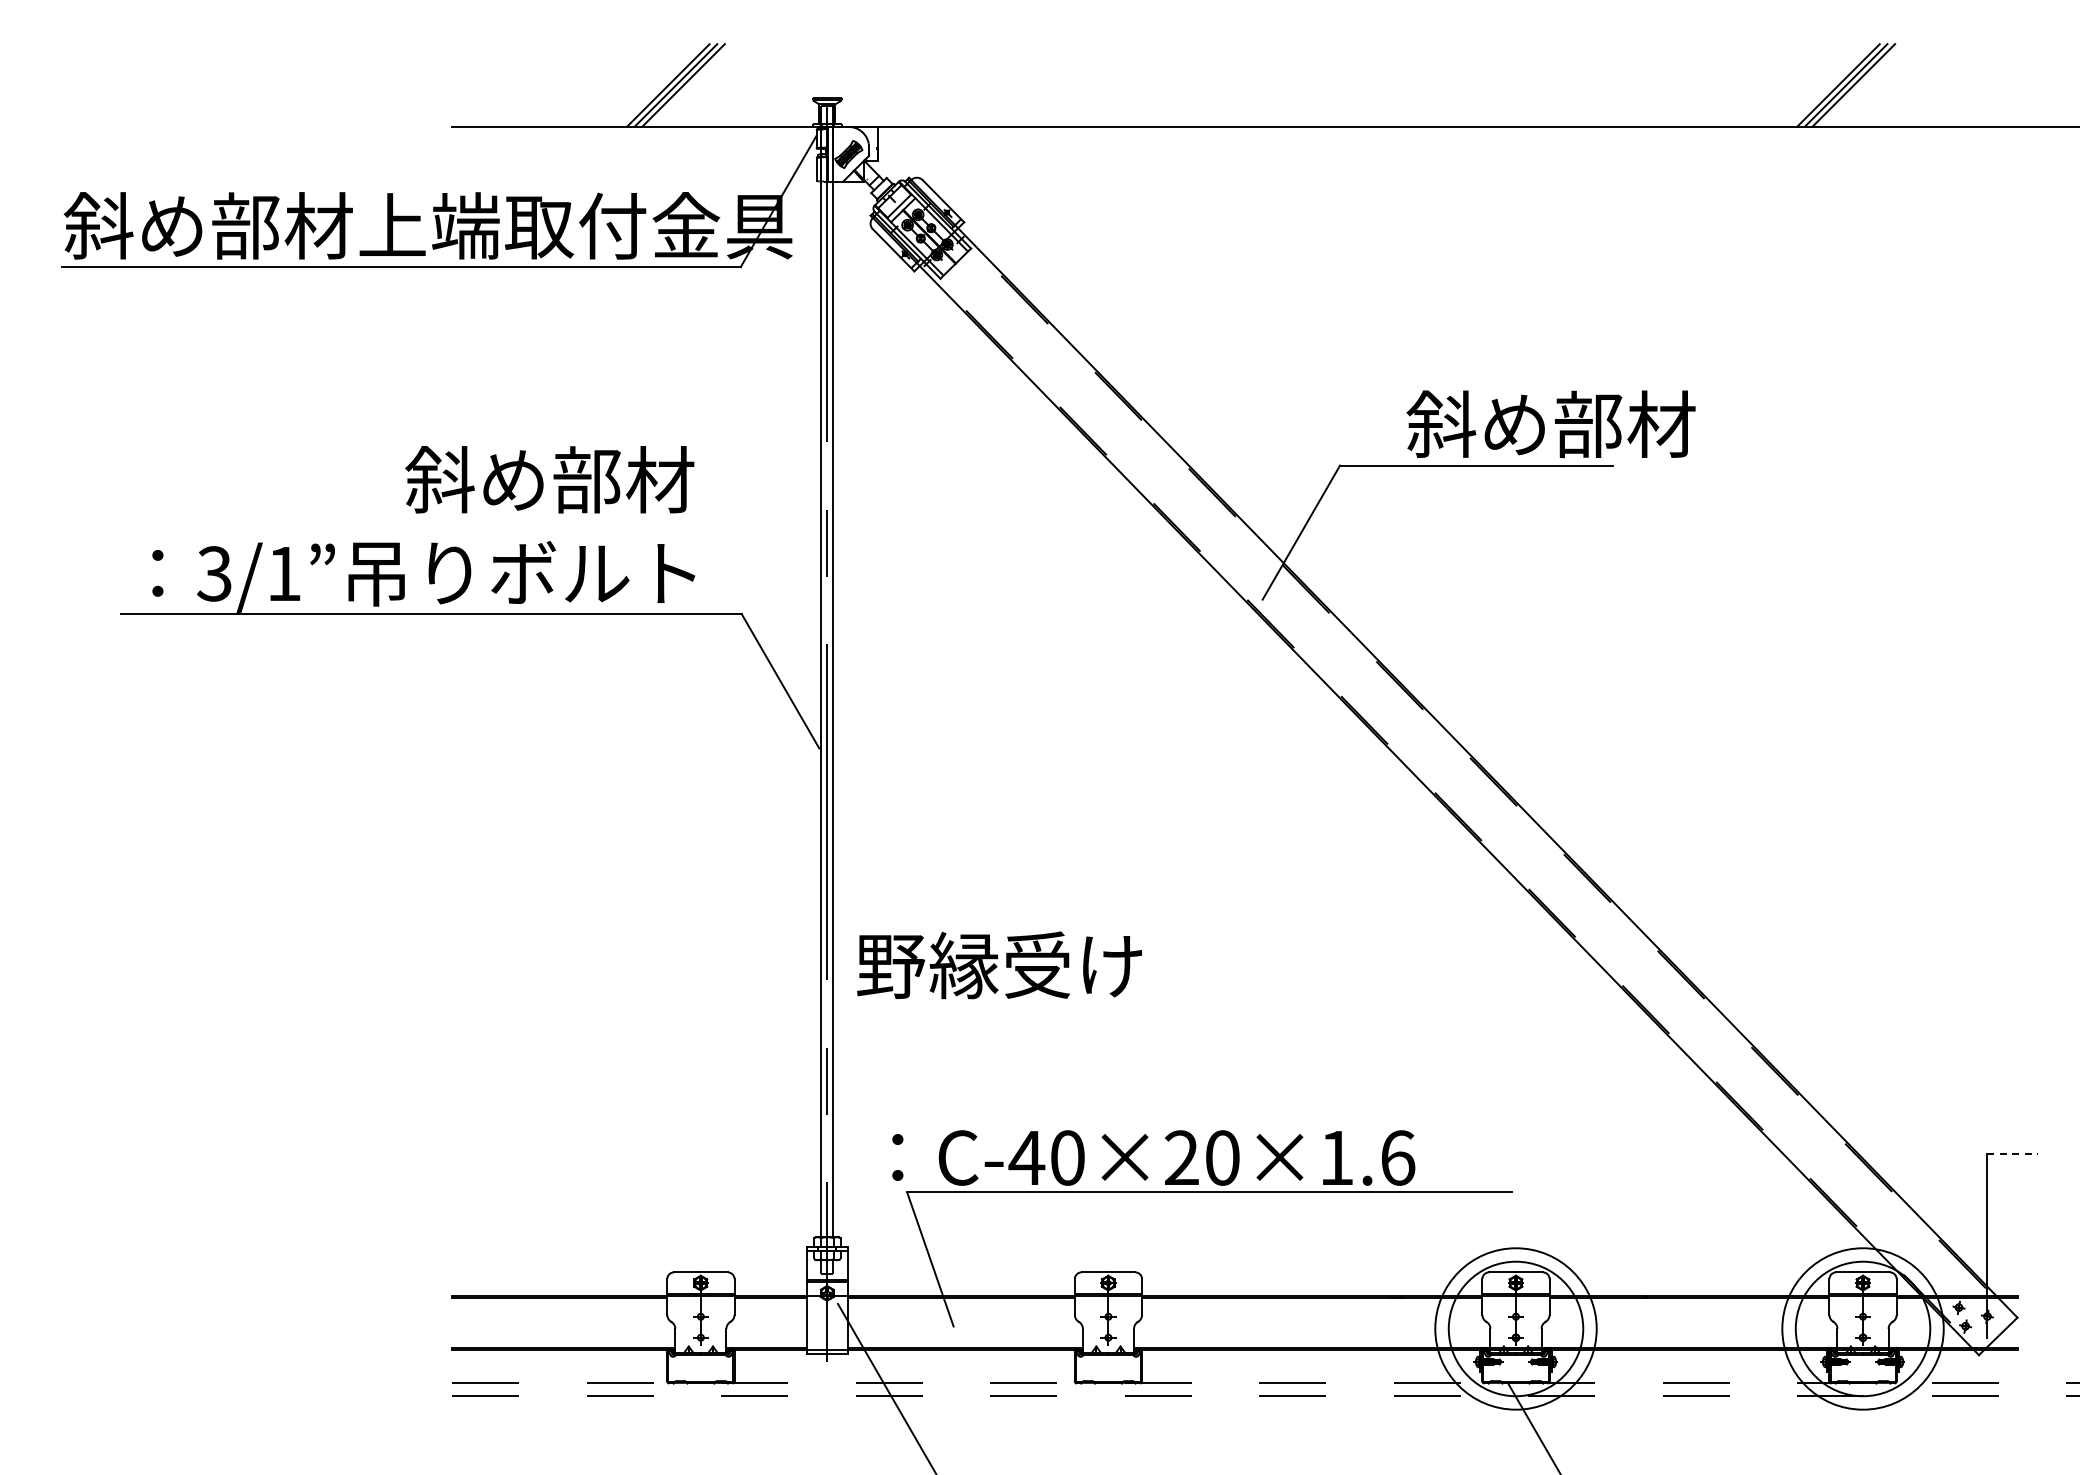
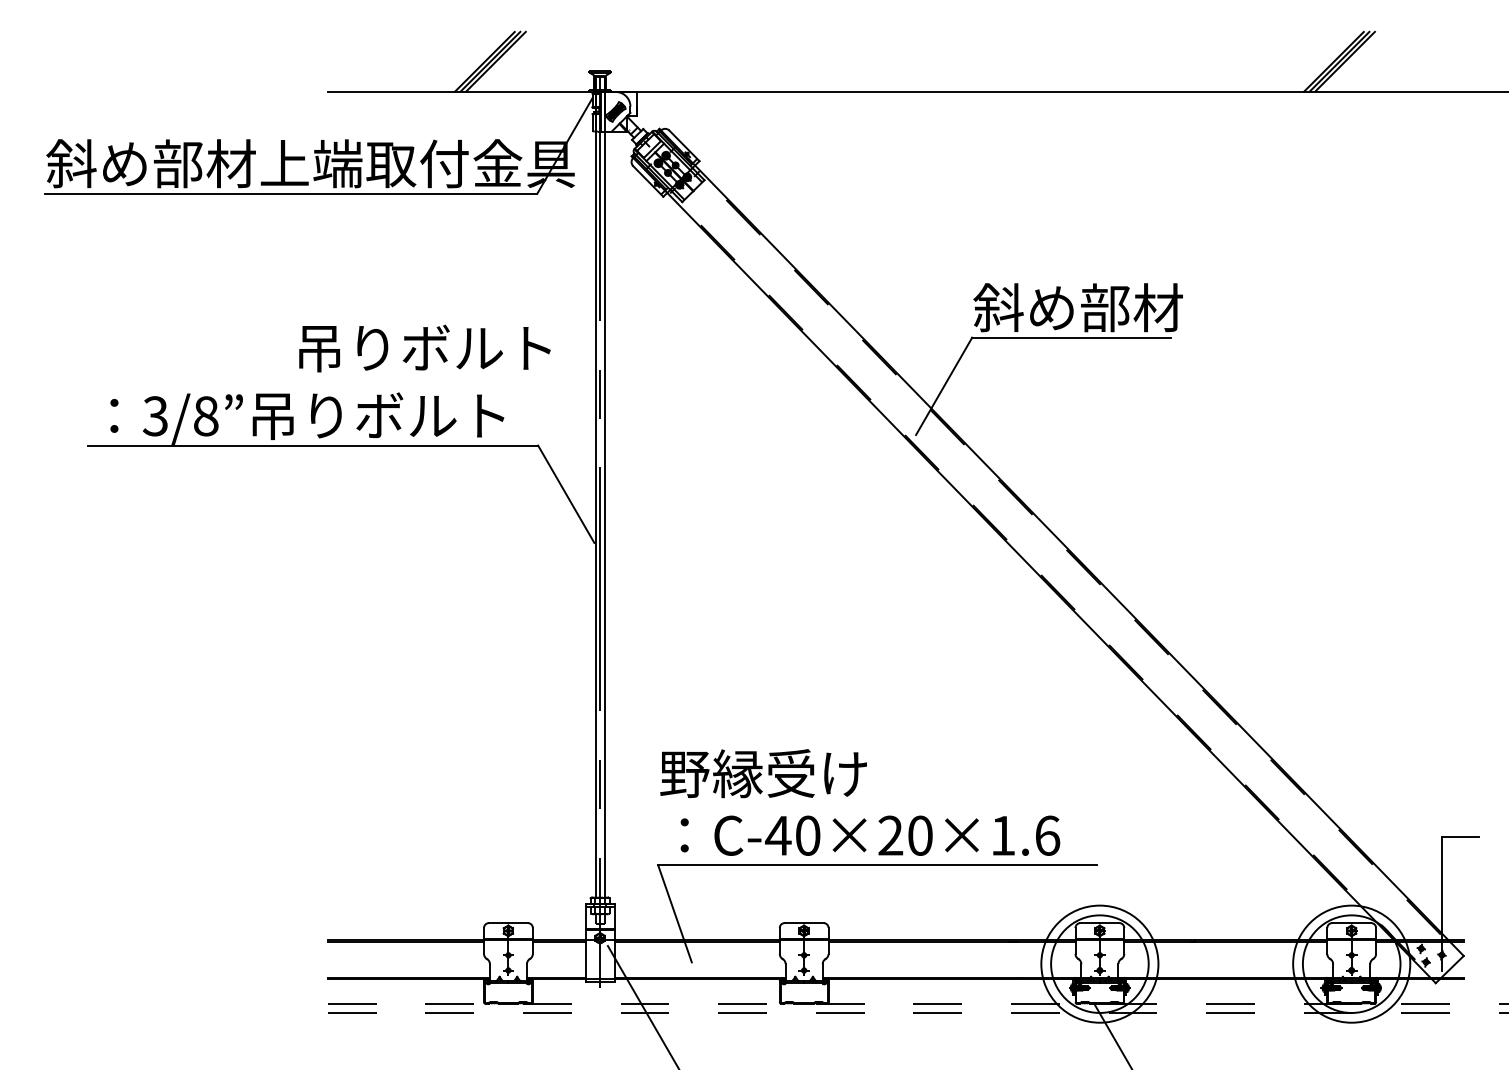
text: (1550, 423) -> (1077, 307), moved
text: (582, 479) -> (422, 347), 斜め部材 -> 吊りボルト
text: (284, 573) -> (206, 416), 3/1 -> 3/8
text: (999, 965) -> (763, 773), moved
line: (2013, 1154) -> (1460, 837), dashed -> solid
text: (1153, 1157) -> (870, 835), moved

